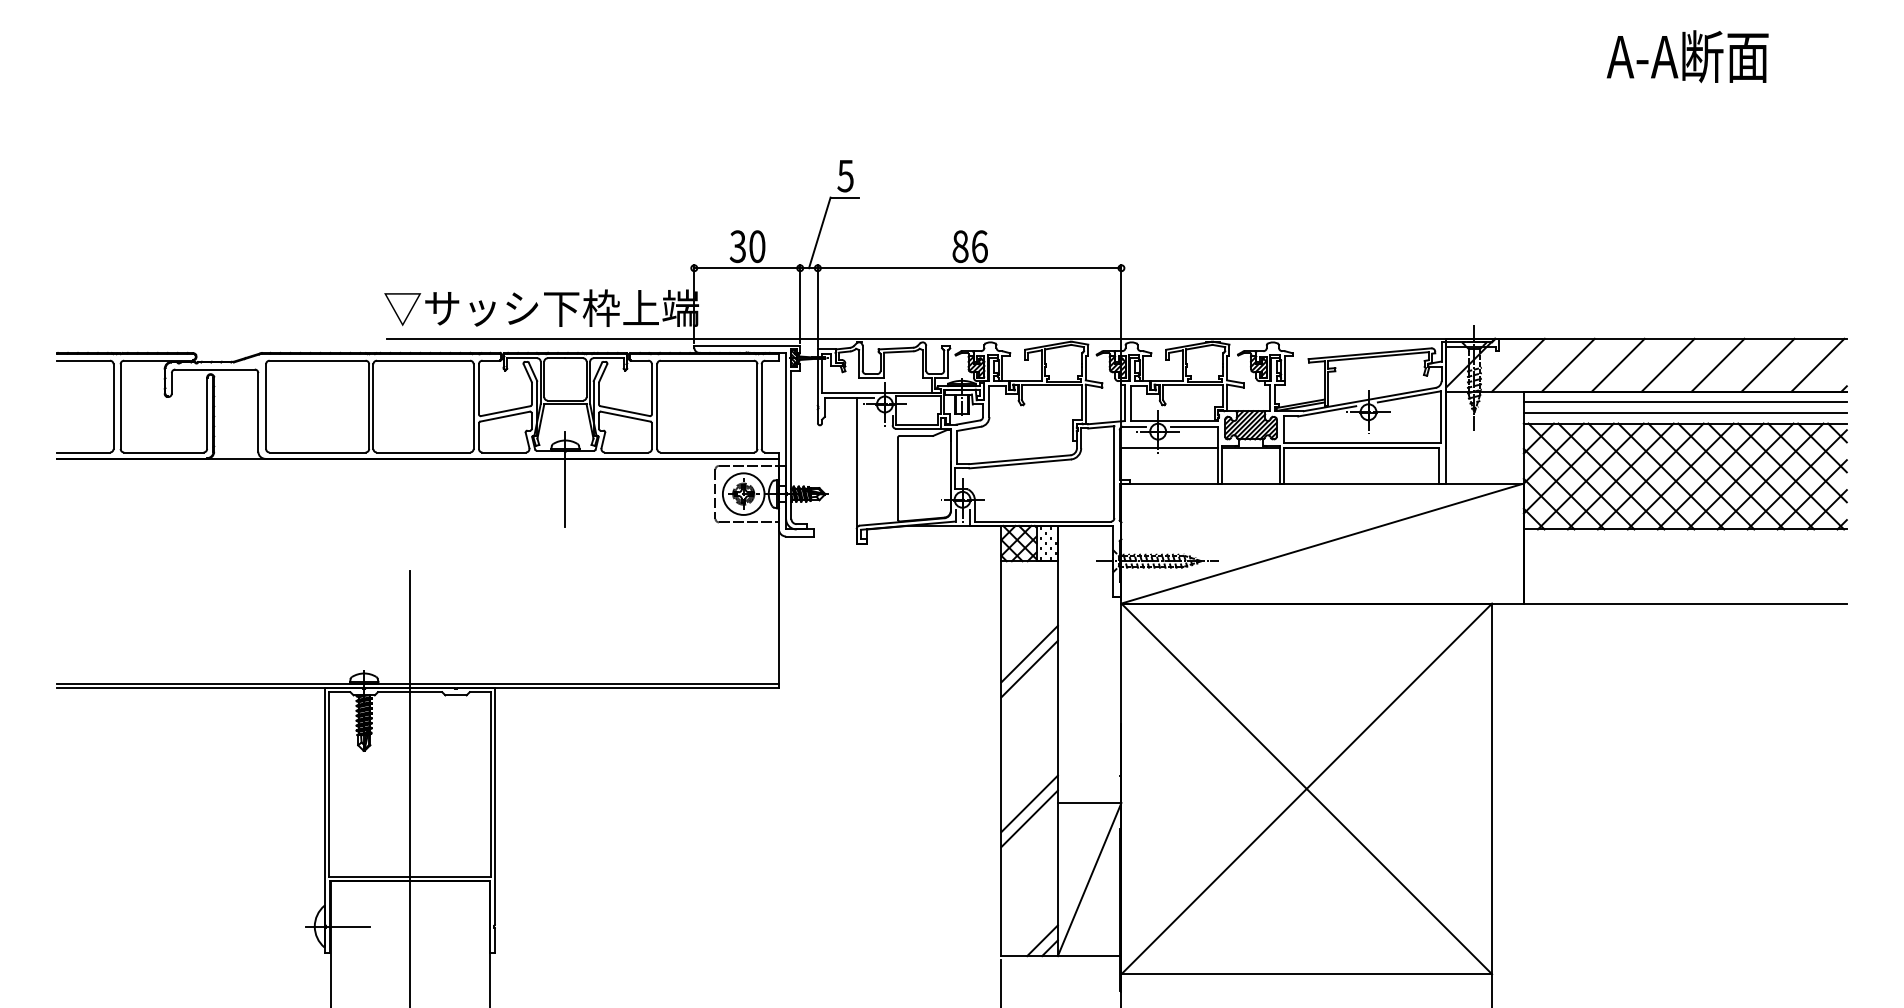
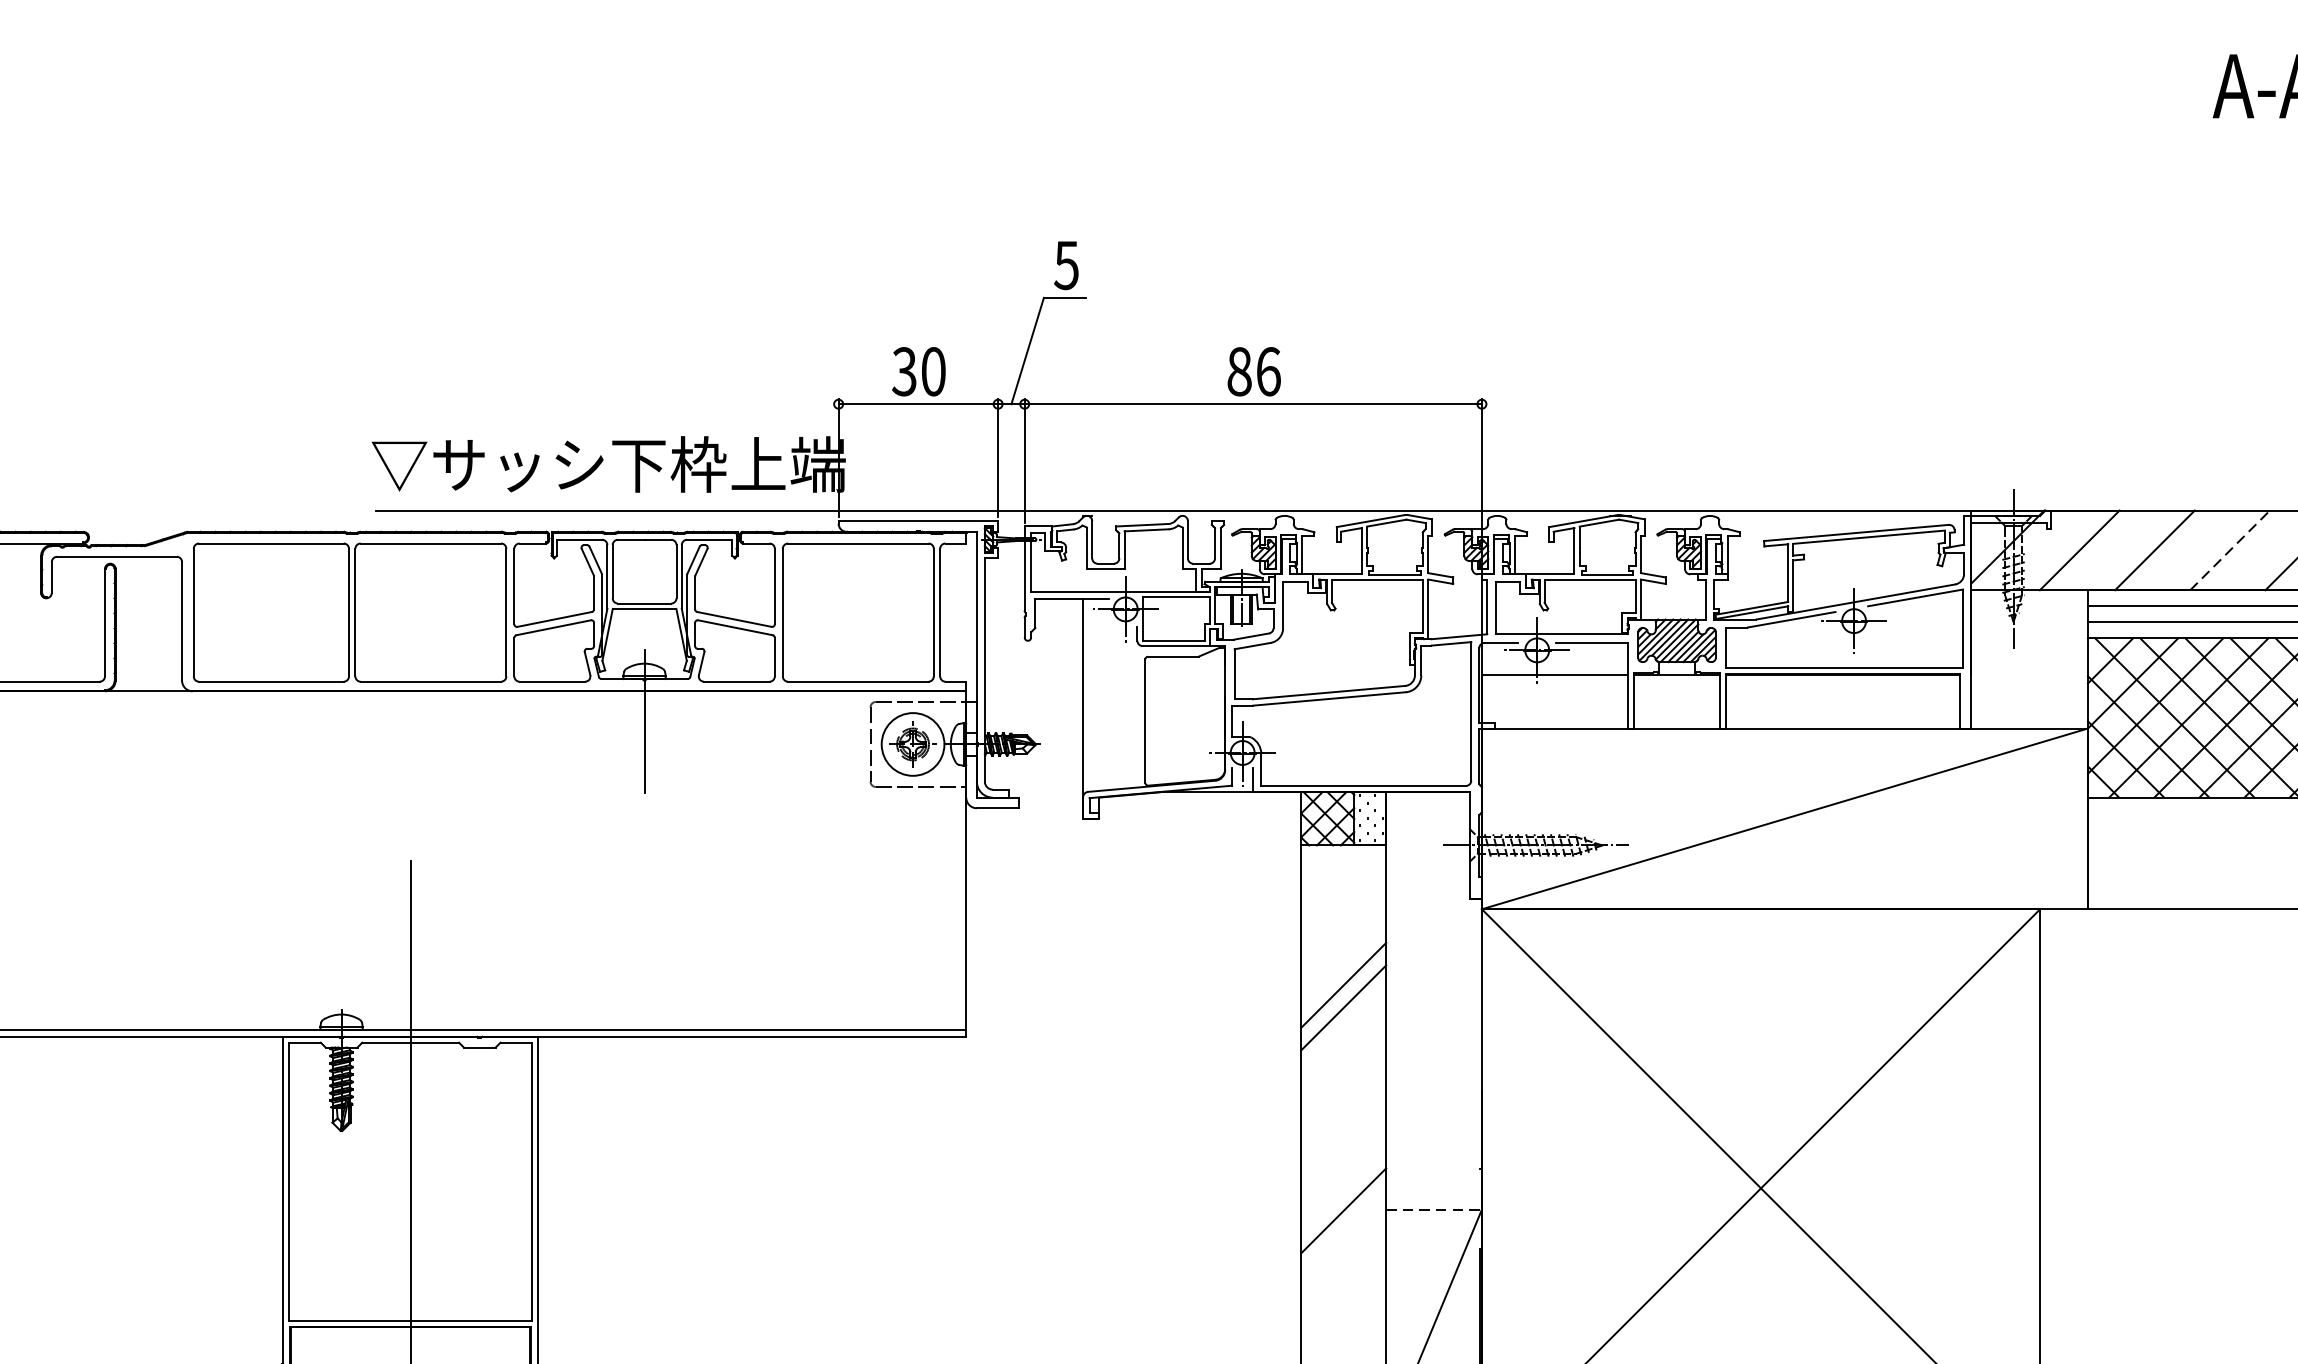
line: (1618, 364) -> (2230, 549), solid -> dashed
line: (1089, 803) -> (1433, 1210), solid -> dashed
line: (1029, 818) -> (1343, 1232), removed

